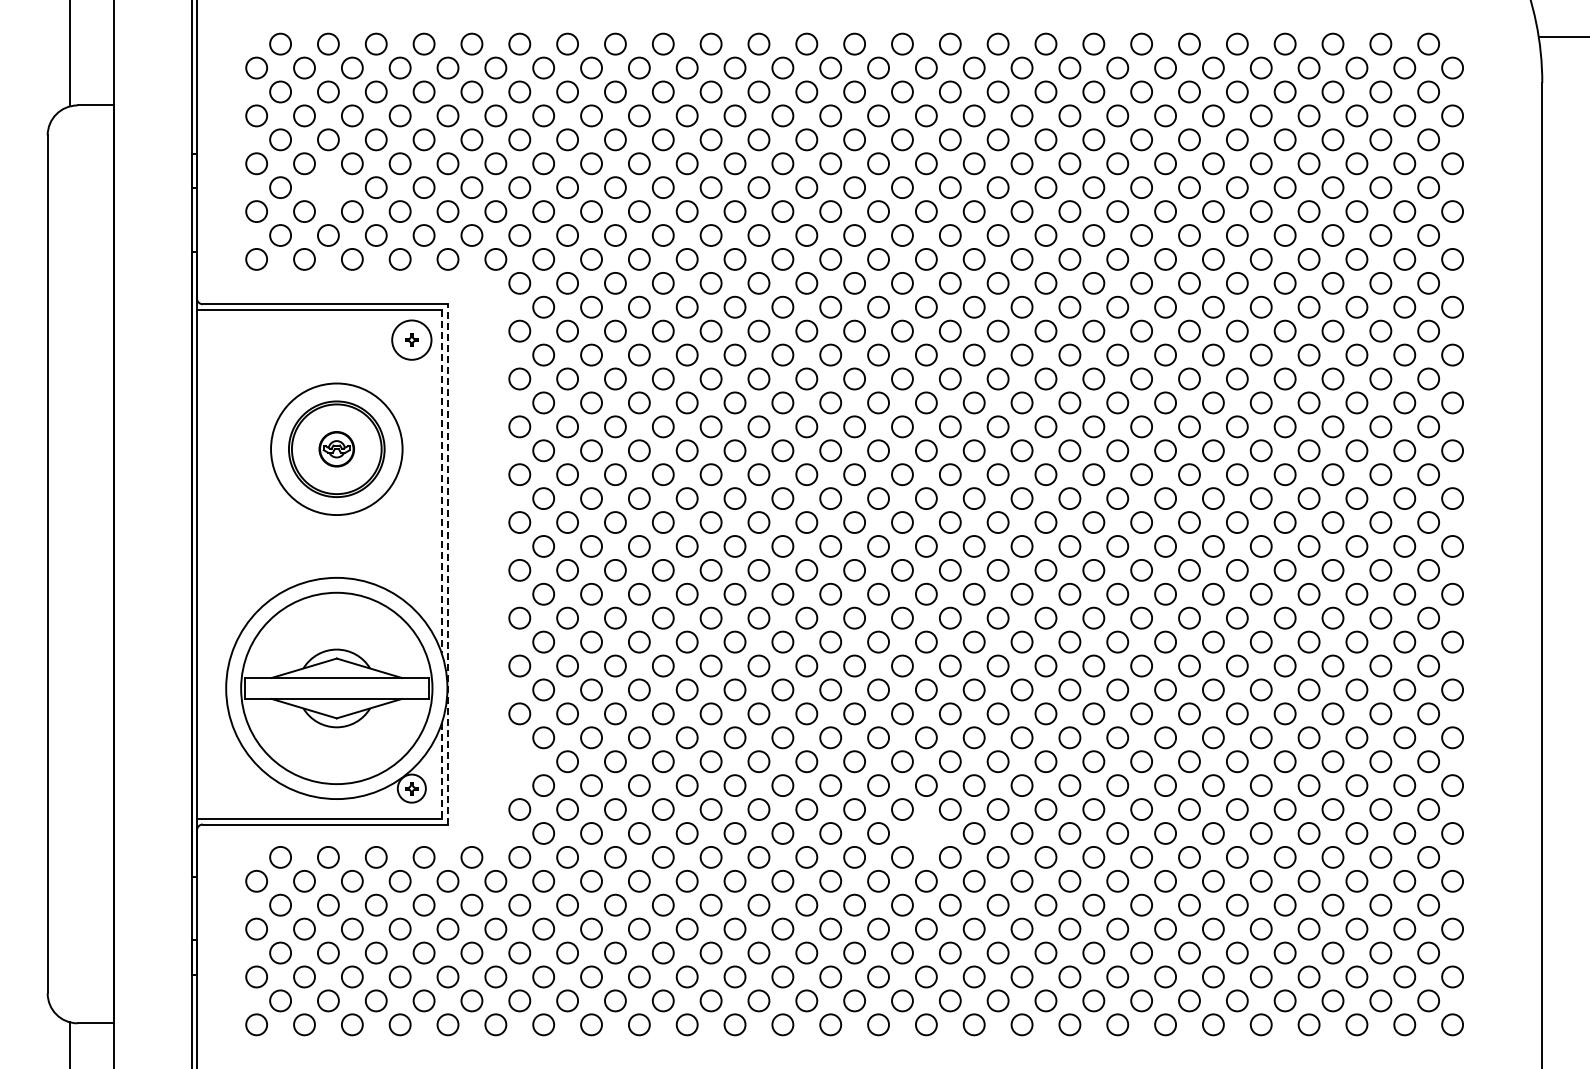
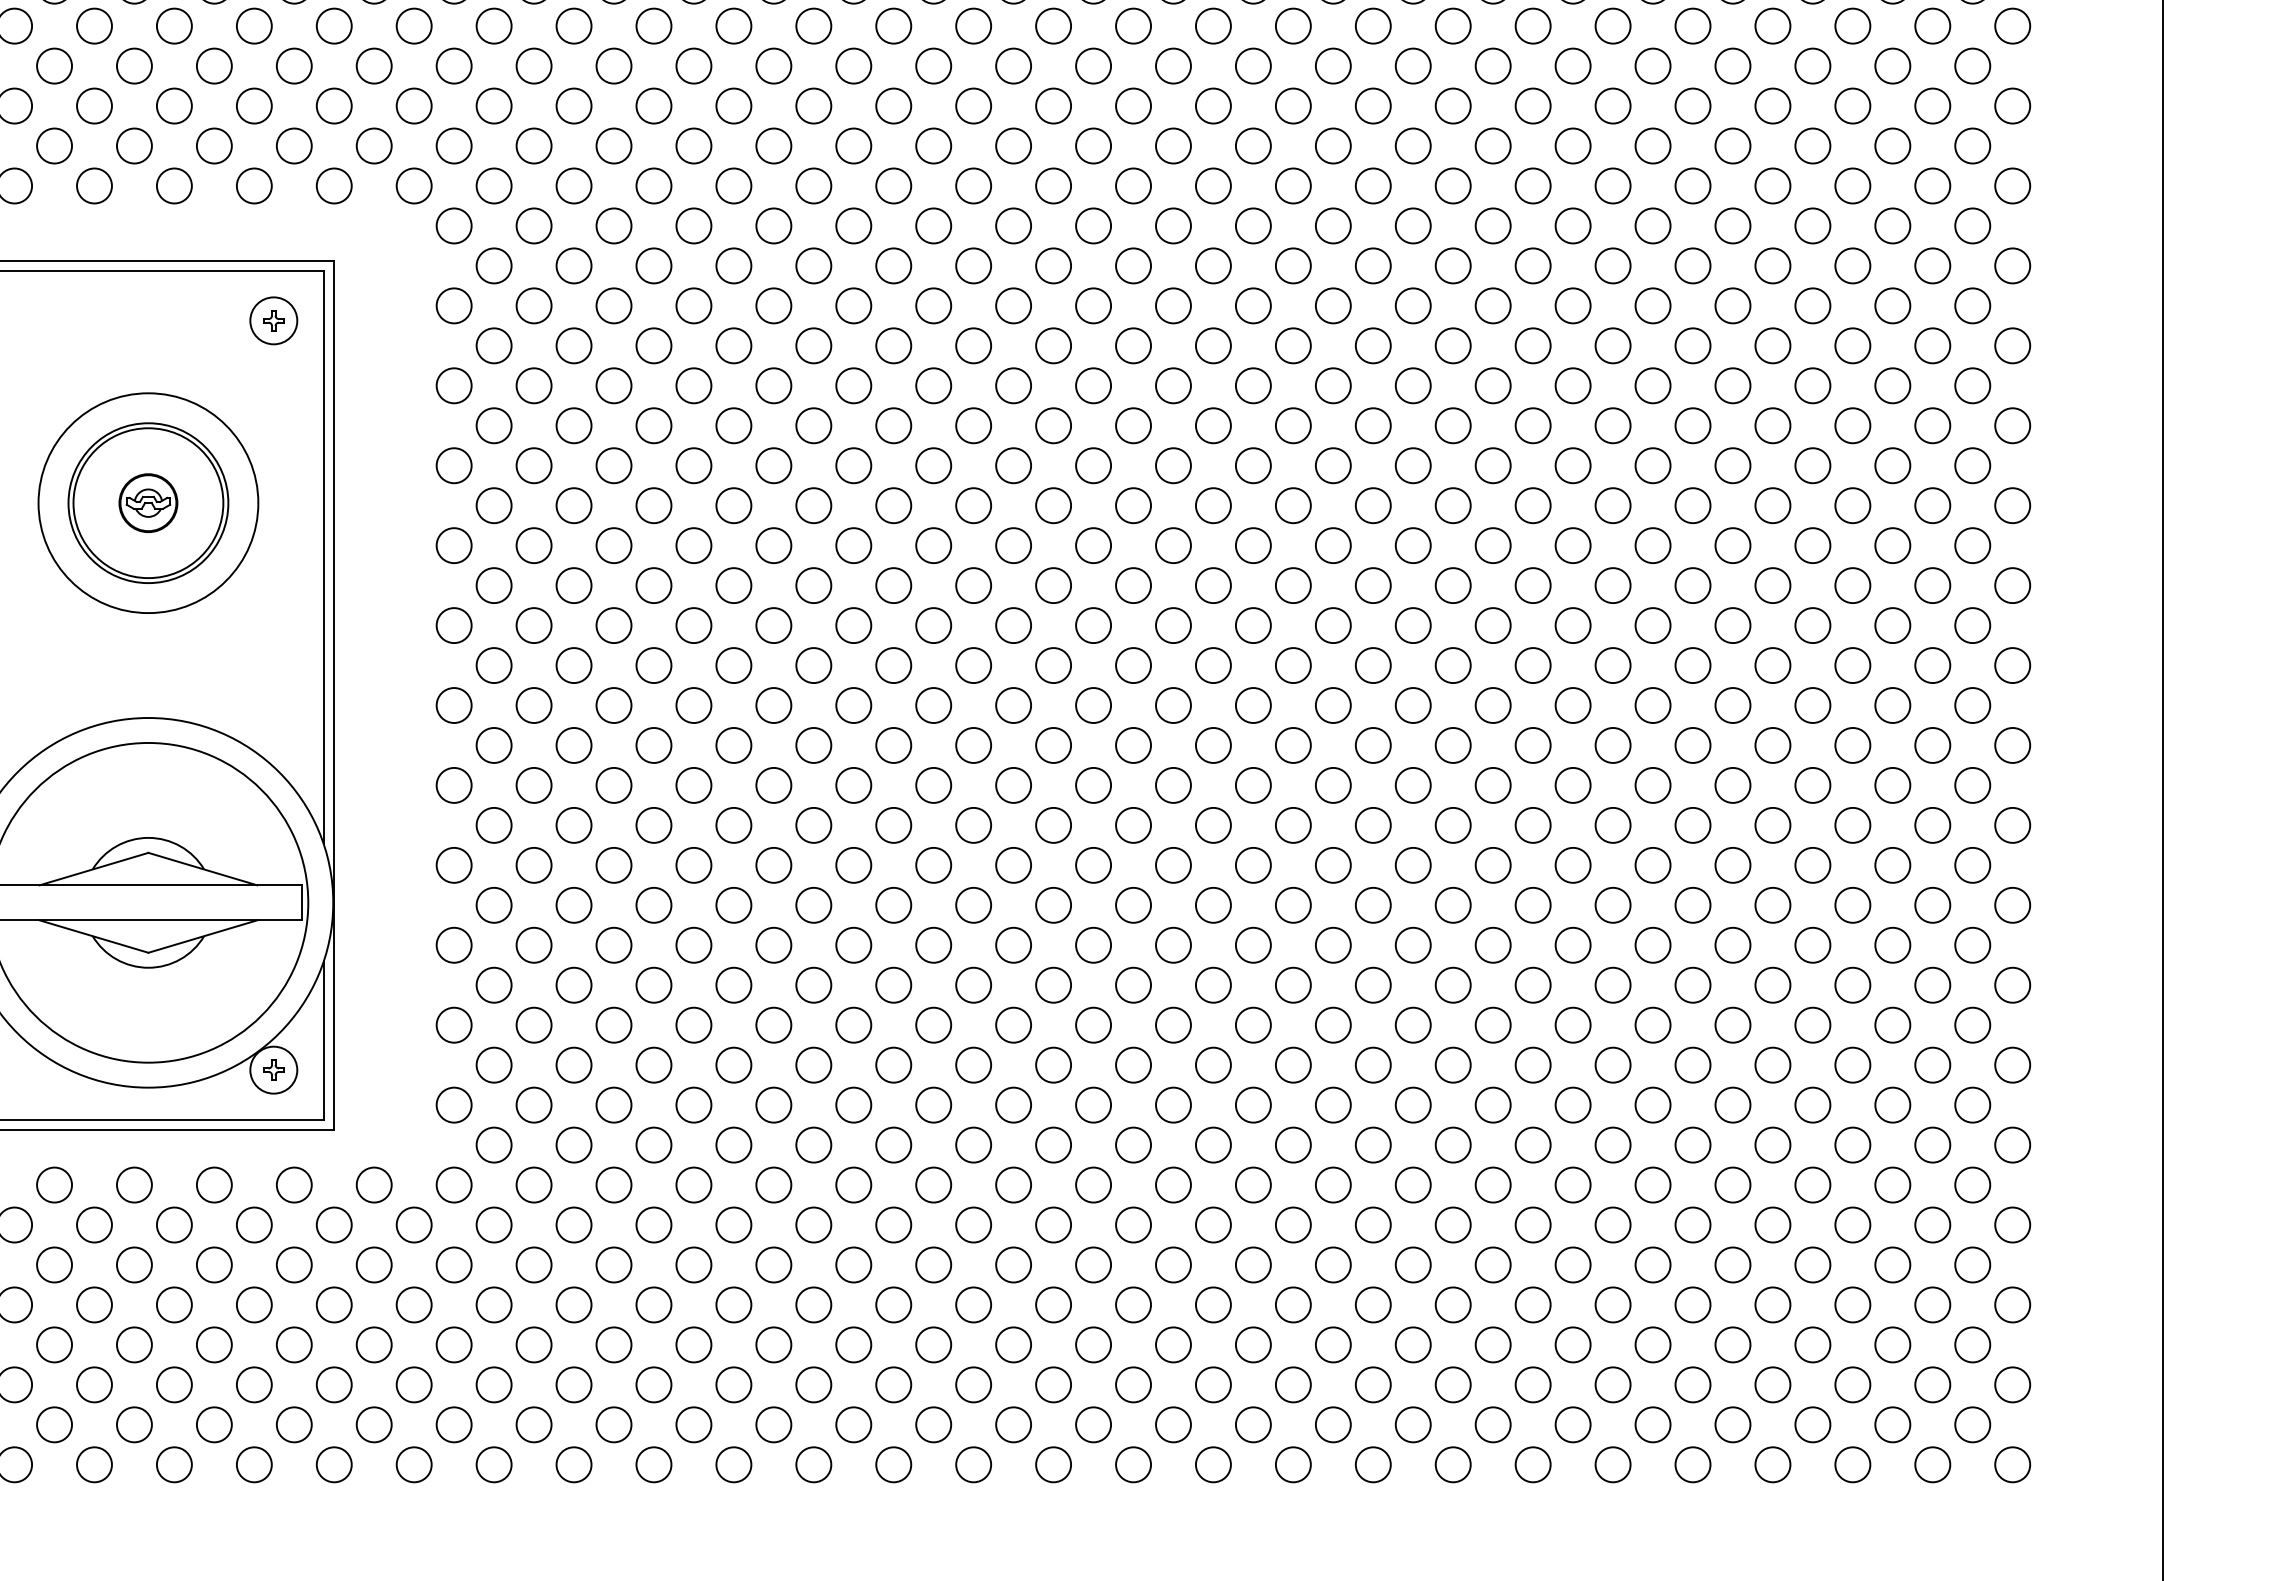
circle: (328, 187) -> (134, 65), added
circle: (411, 340) -> (273, 321), size x0.71
line: (441, 481) -> (323, 557), dashed -> solid
line: (448, 563) -> (335, 694), dashed -> solid
circle: (519, 761) -> (453, 1024), added
line: (441, 770) -> (323, 1039), dashed -> solid
circle: (926, 833) -> (1133, 1145), added

